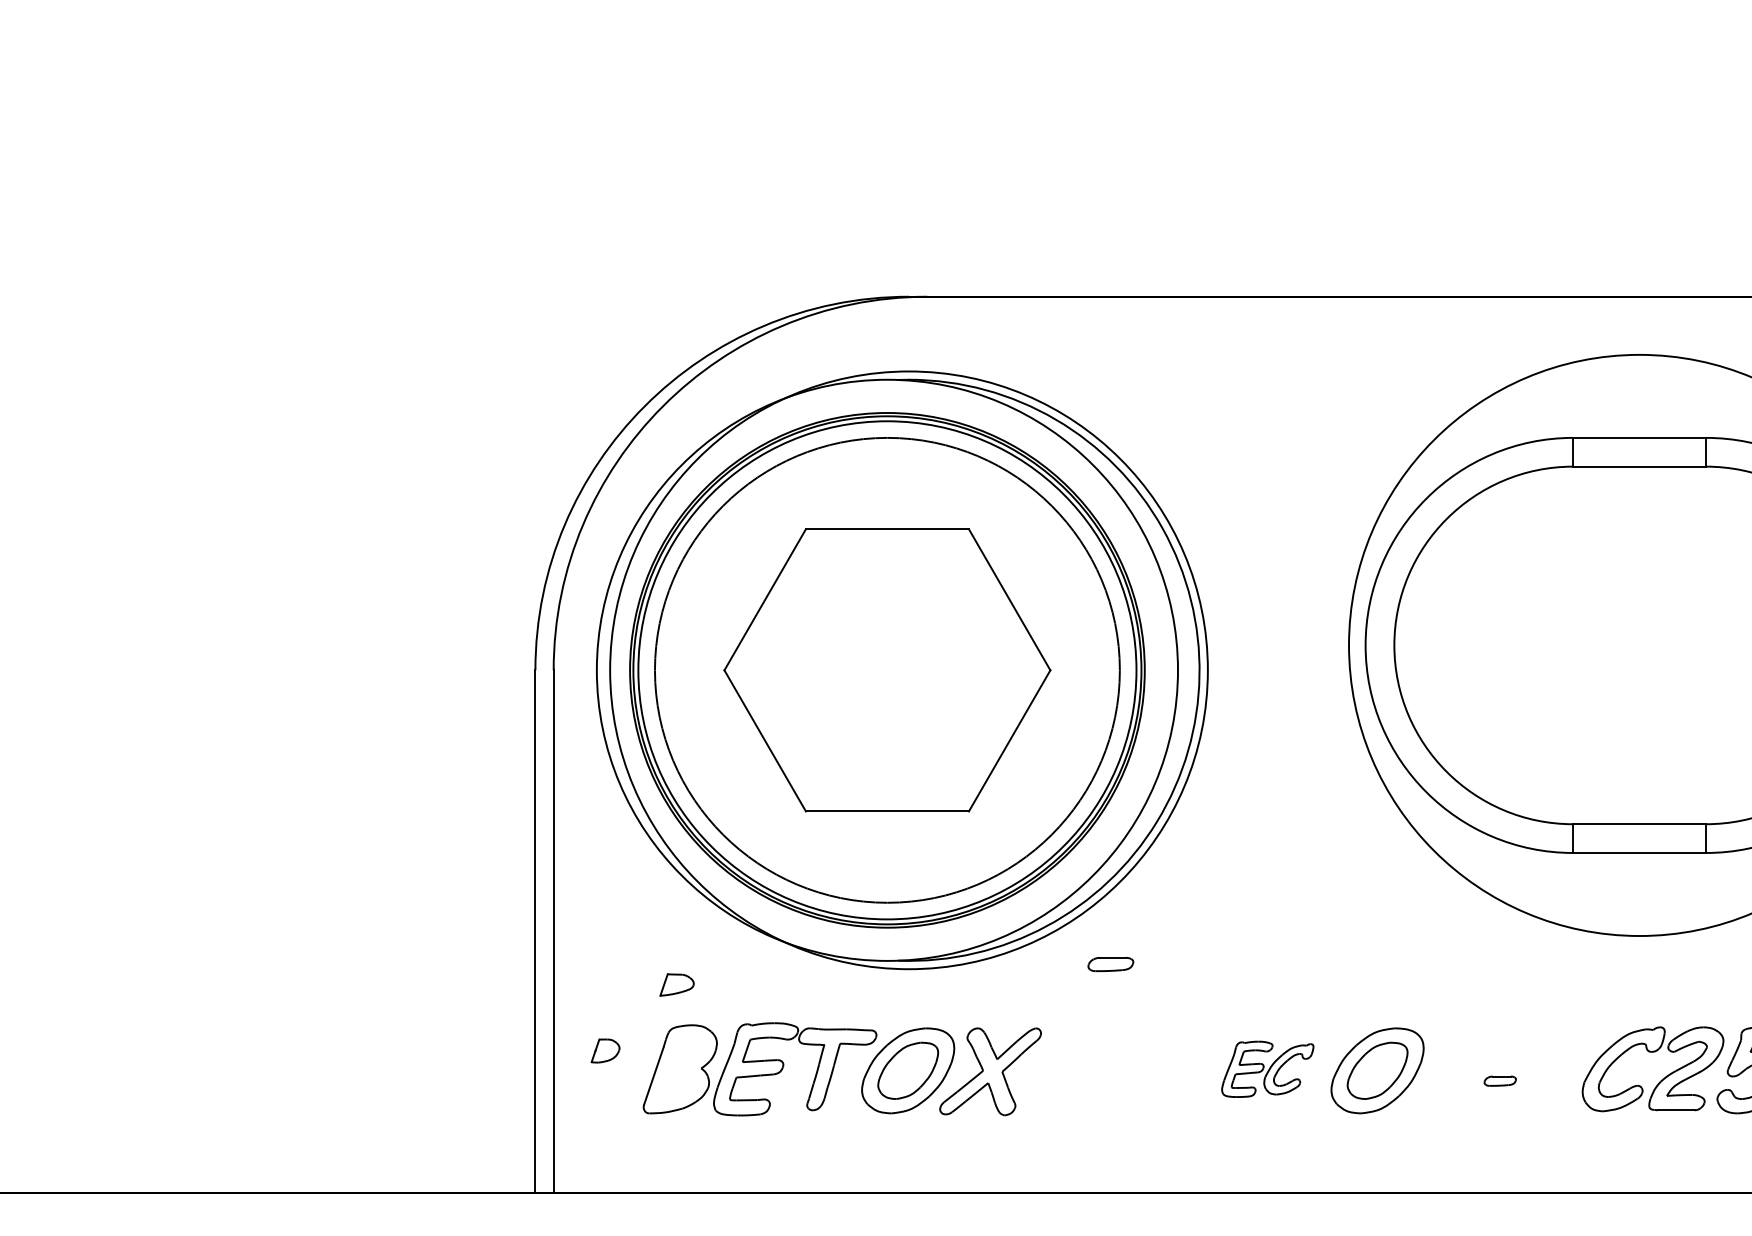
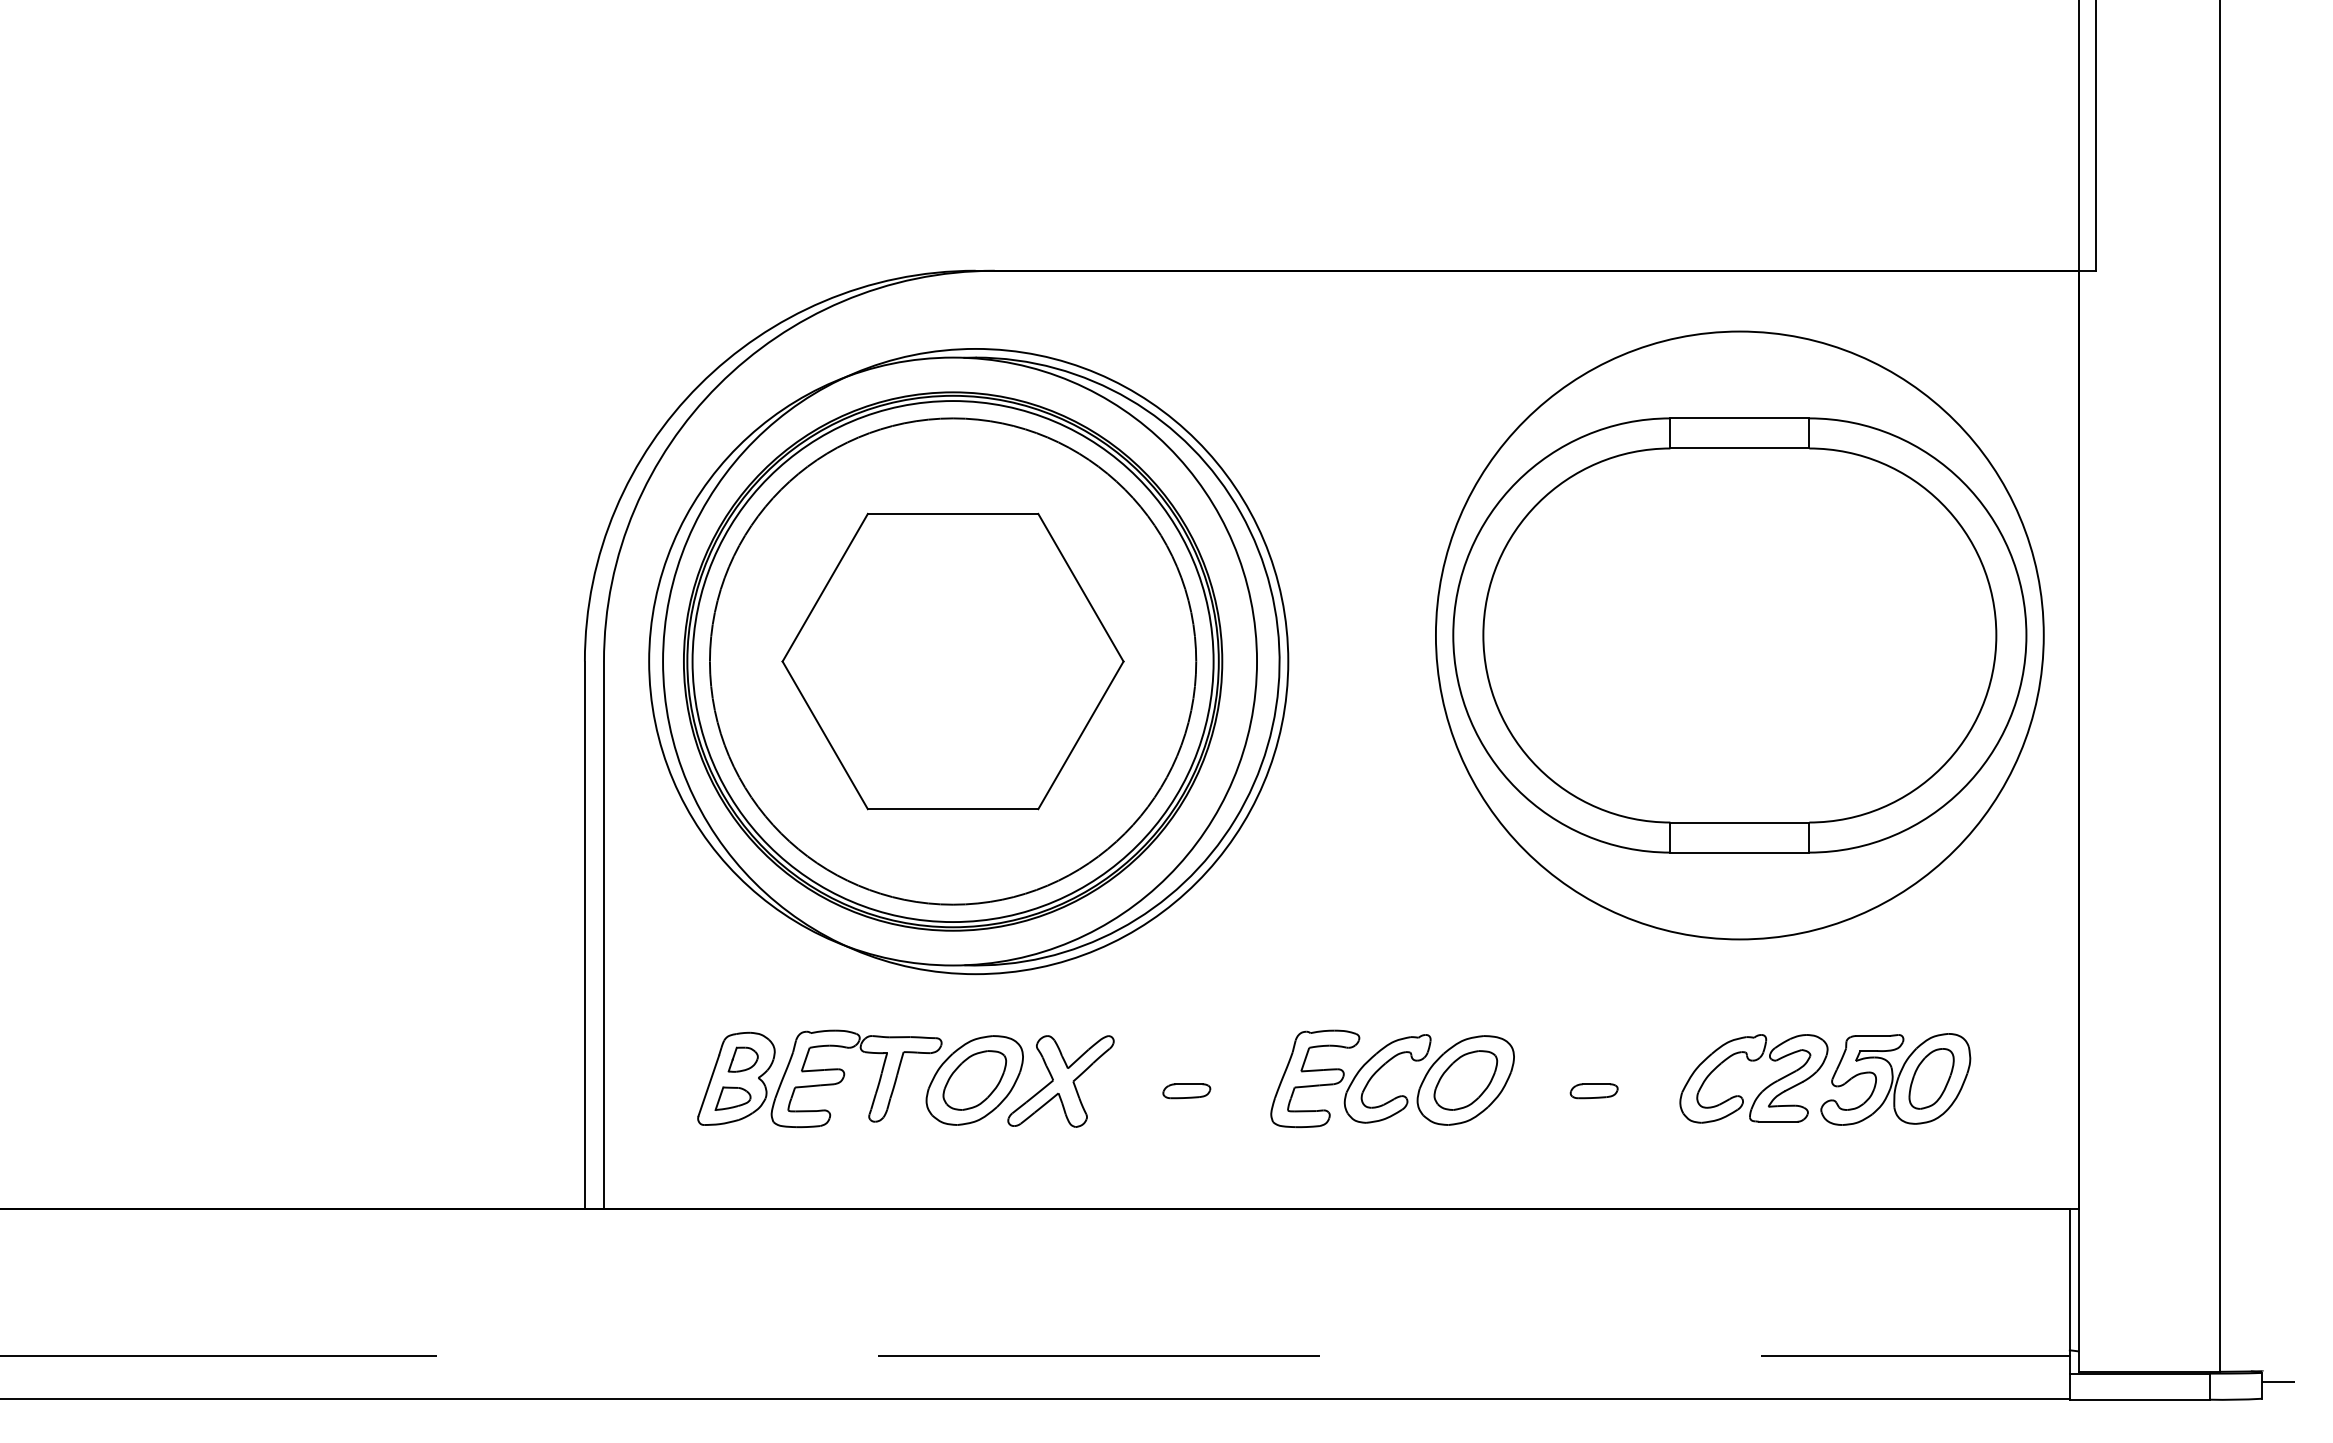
part: (1110, 964) -> (1186, 1091), moved
part: (676, 984) -> (732, 1098), moved
part: (604, 1050) -> (742, 1059), moved
part: (1267, 1068) -> (1350, 1078), size x1.67
part: (1499, 1081) -> (1593, 1091), size x1.43

